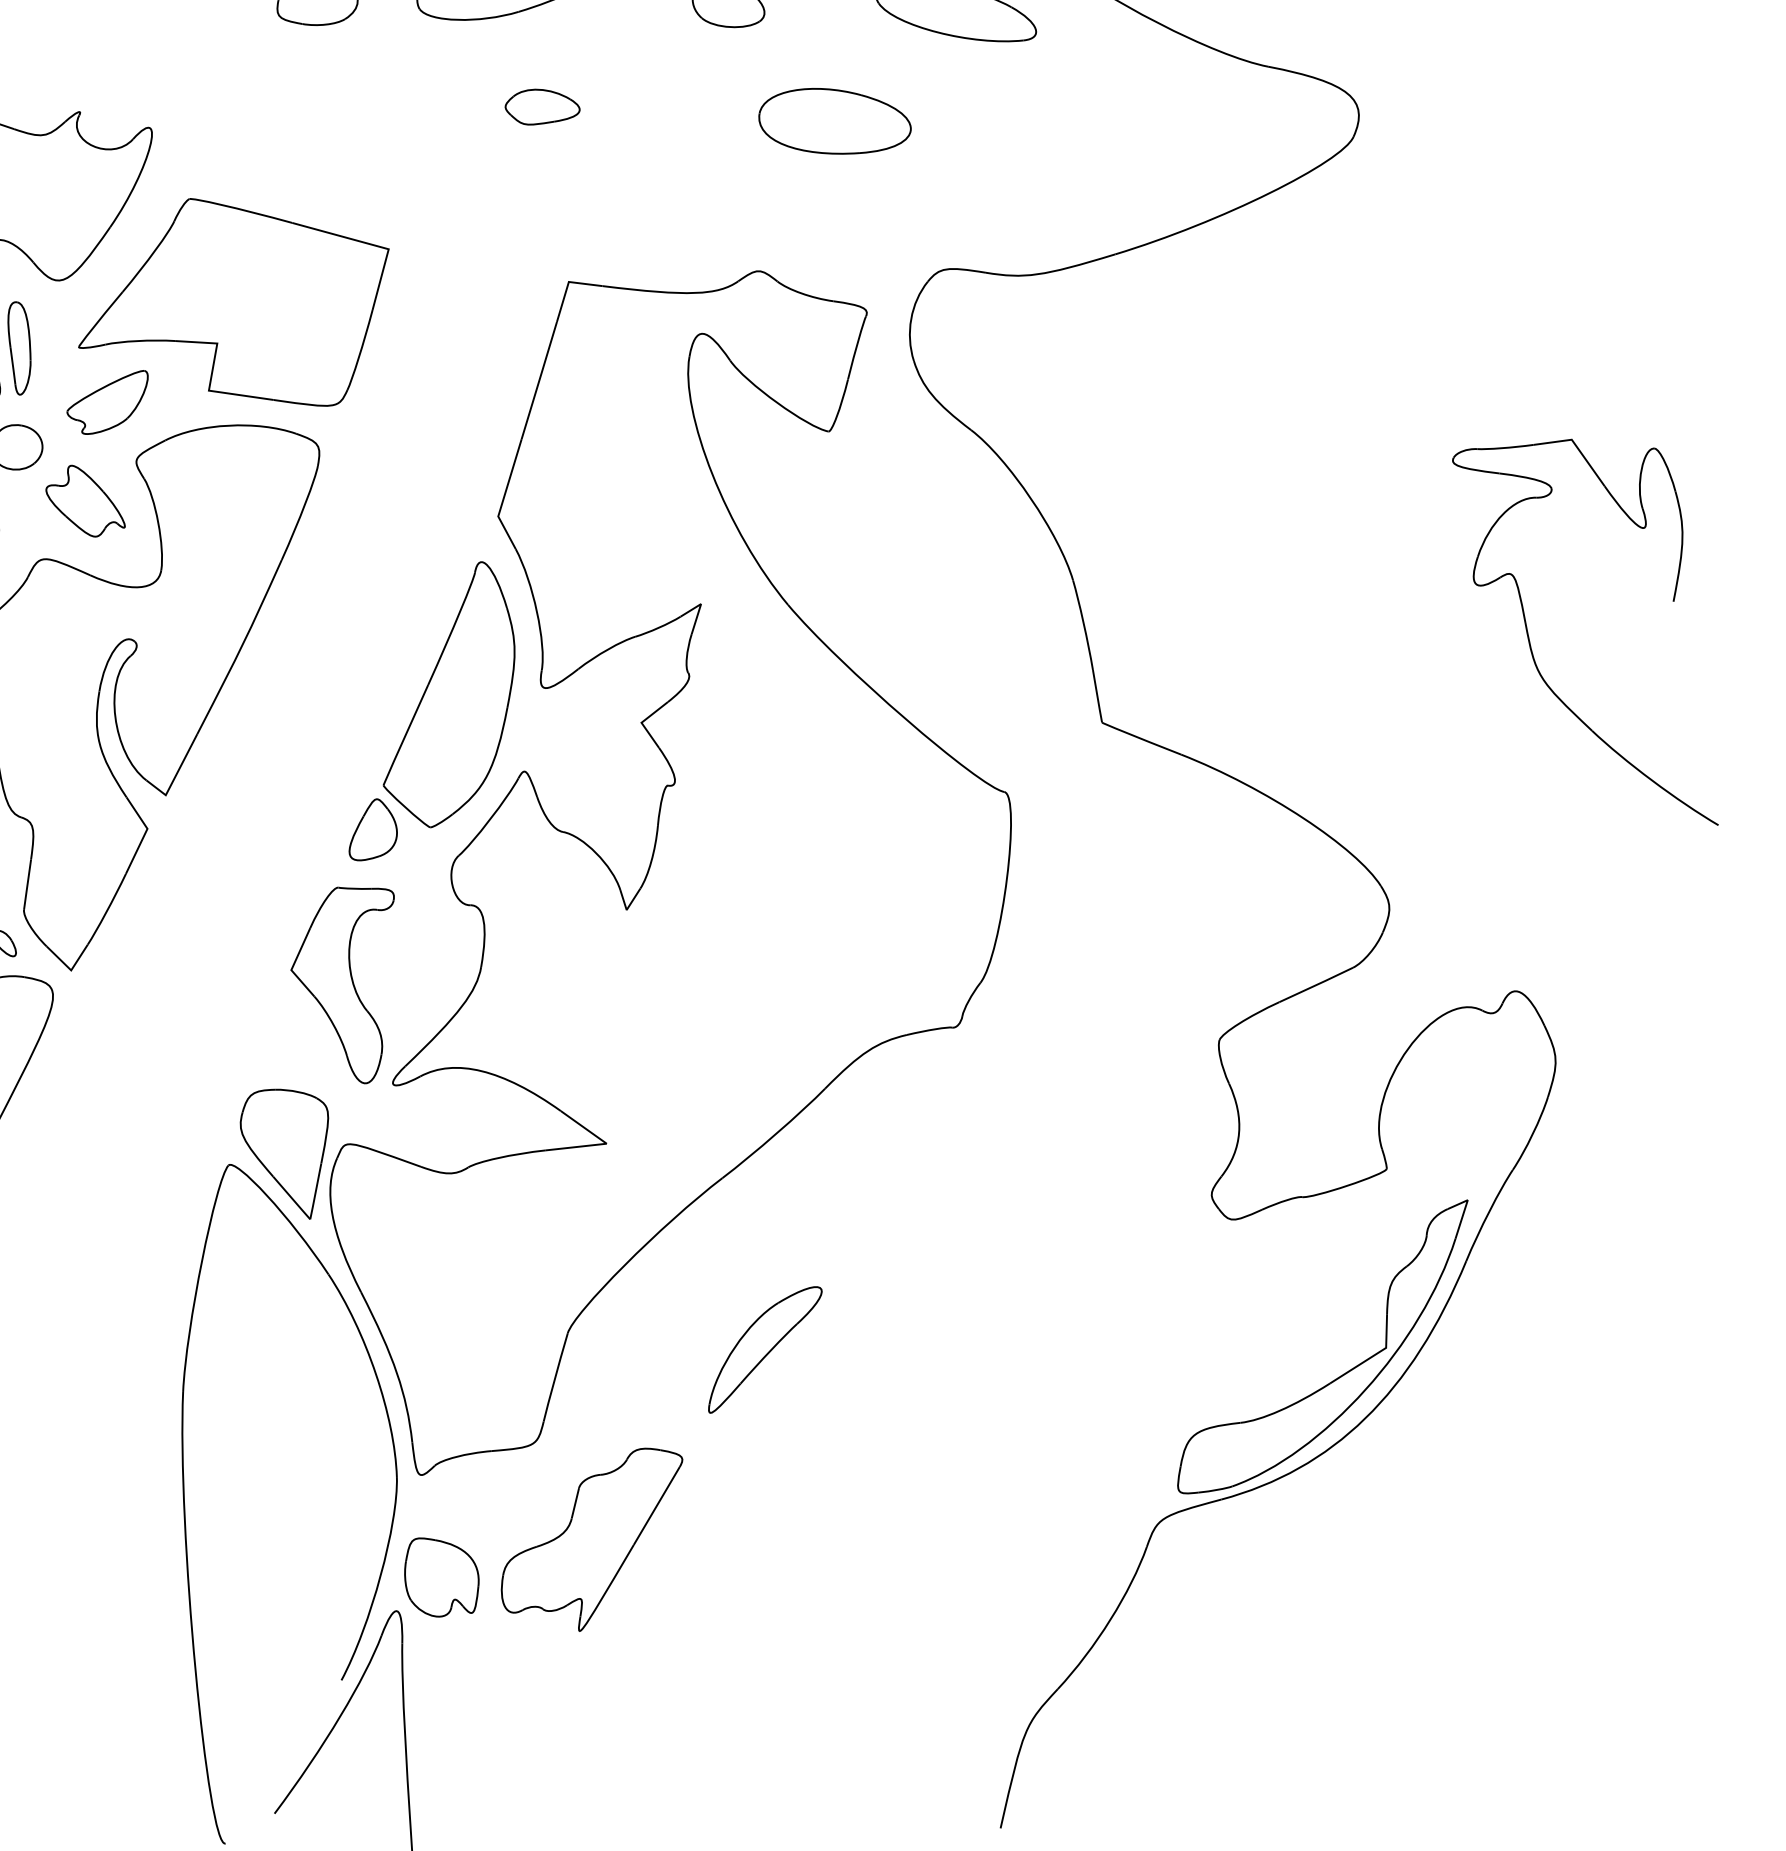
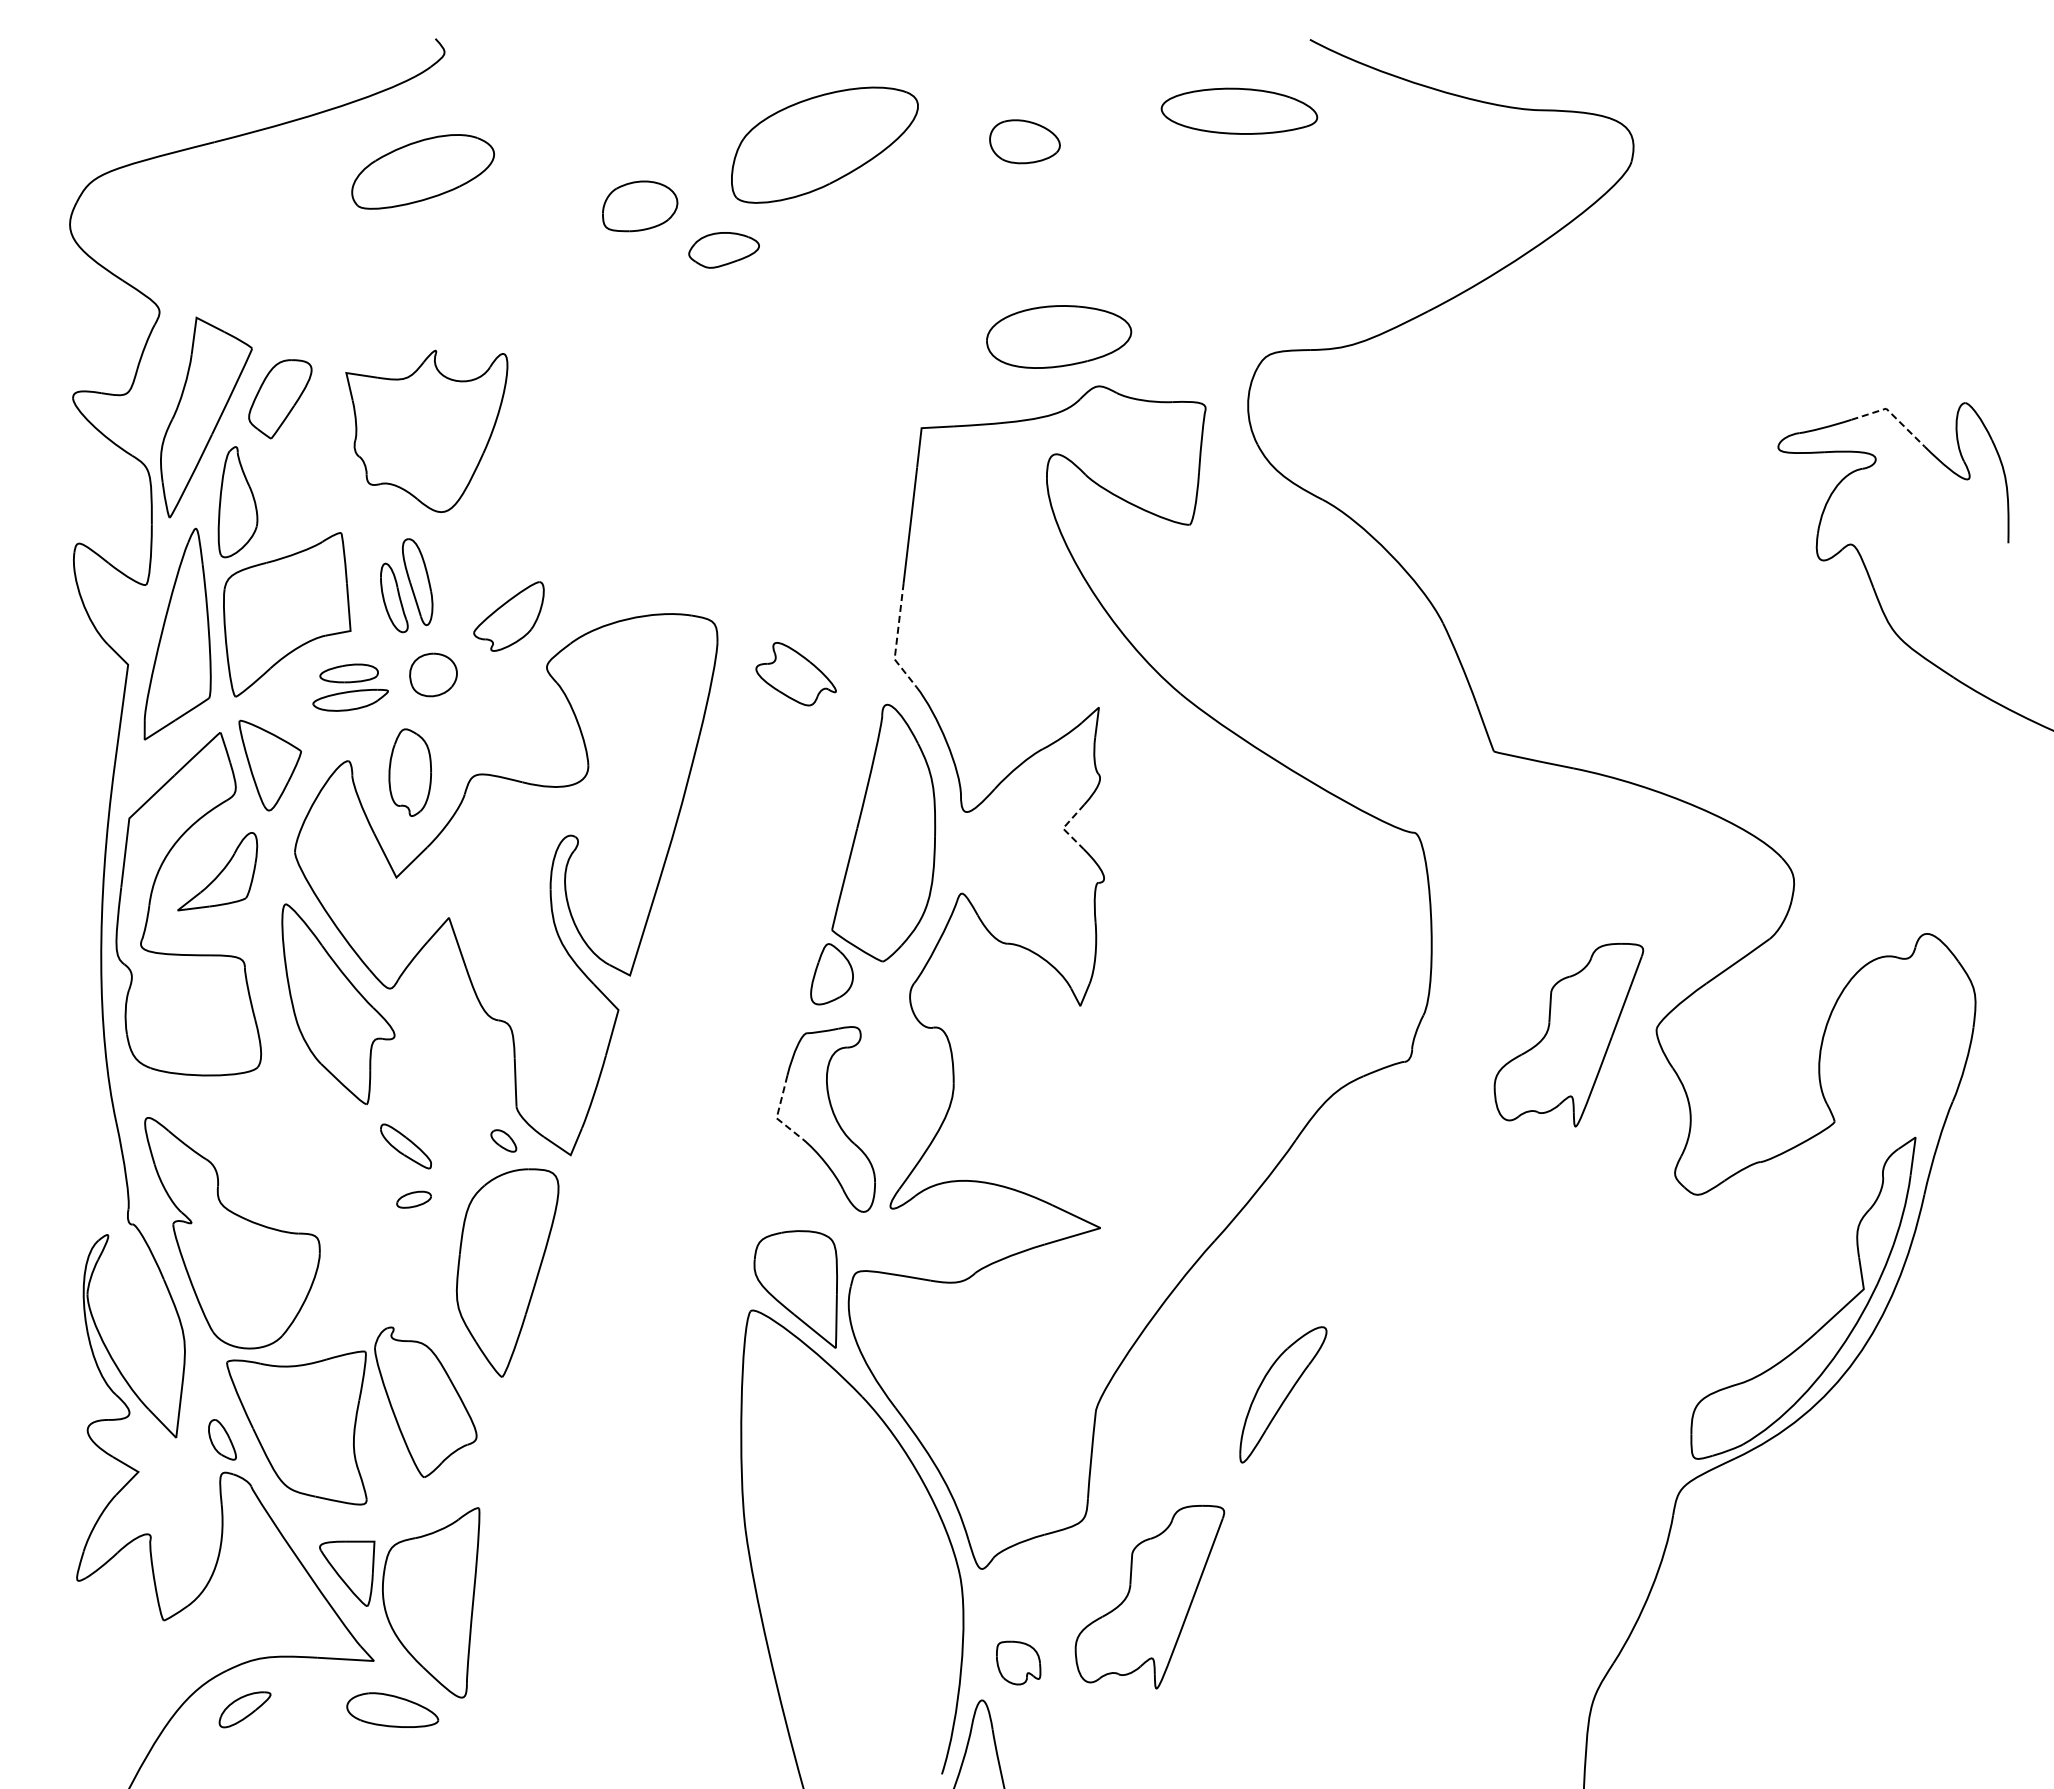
part: (541, 108) -> (723, 250), moved
part: (835, 122) -> (1059, 336), moved
part: (233, 300) -> (610, 501), removed
line: (1577, 446) -> (1892, 414), solid -> dashed
line: (503, 496) -> (896, 639), solid -> dashed
part: (85, 501) -> (795, 674), moved
line: (641, 722) -> (1063, 828), solid -> dashed
line: (292, 966) -> (777, 1114), solid -> dashed
part: (1126, 1030) -> (1568, 1035), added
part: (441, 1578) -> (1018, 1662), size x0.6

